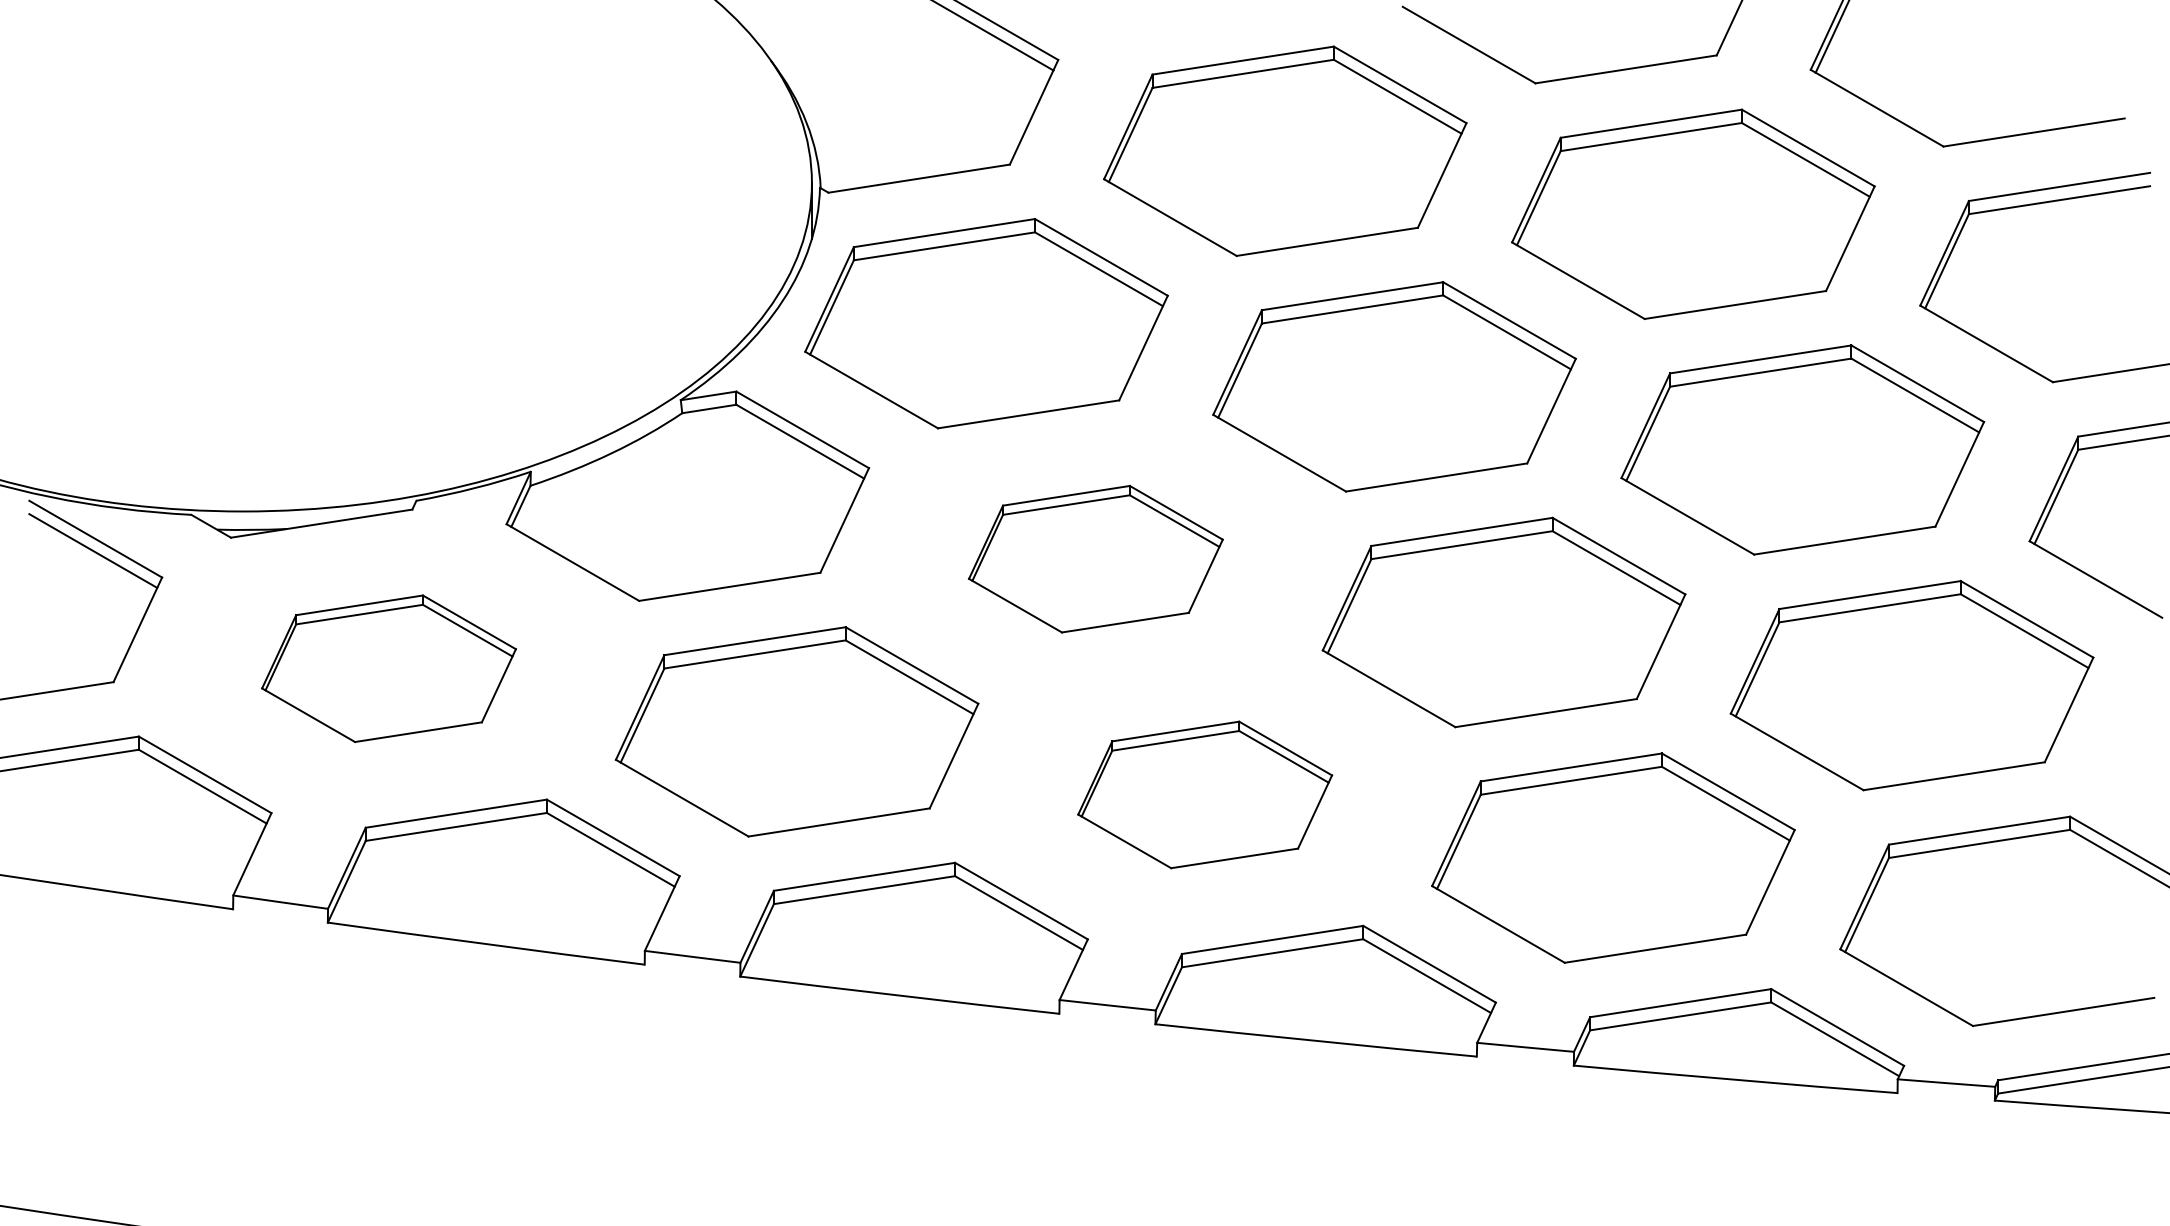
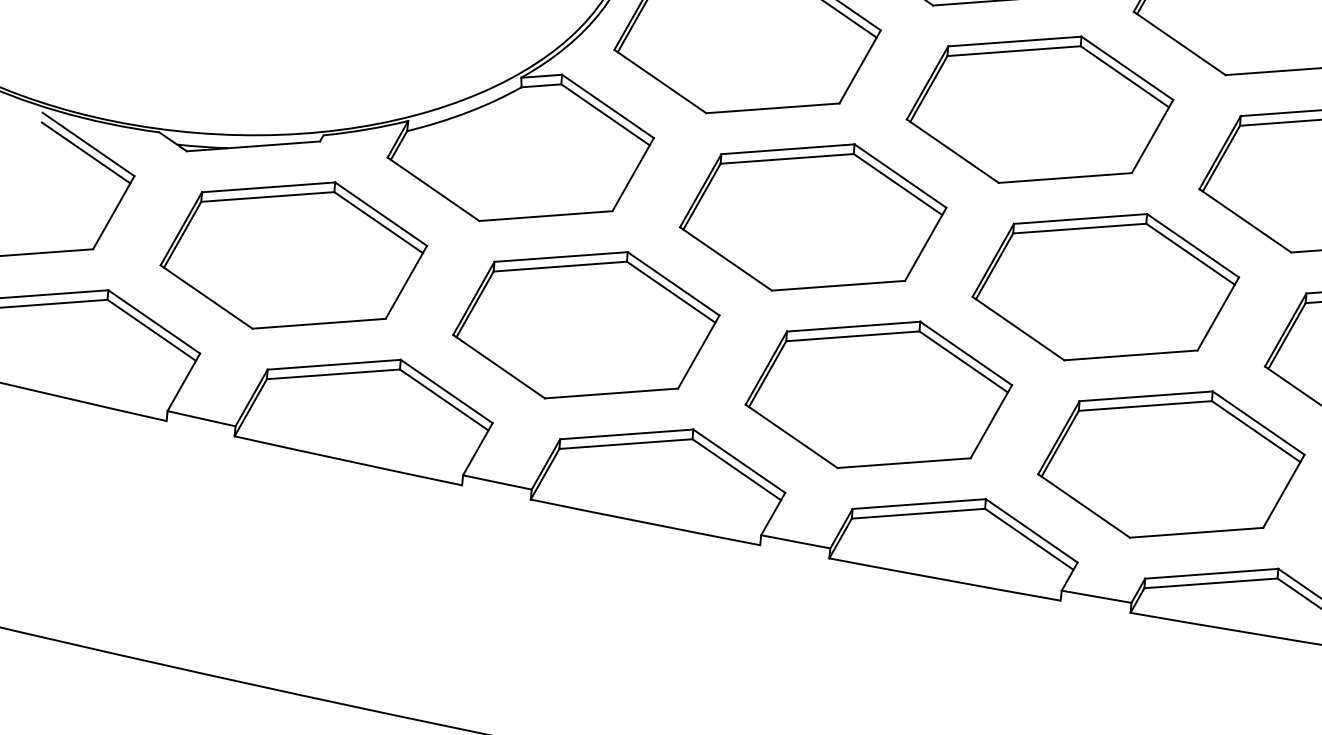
part: (1095, 558) -> (813, 216), size x1.43
part: (388, 668) -> (293, 255), size x1.43
part: (1204, 794) -> (878, 394), size x1.43

